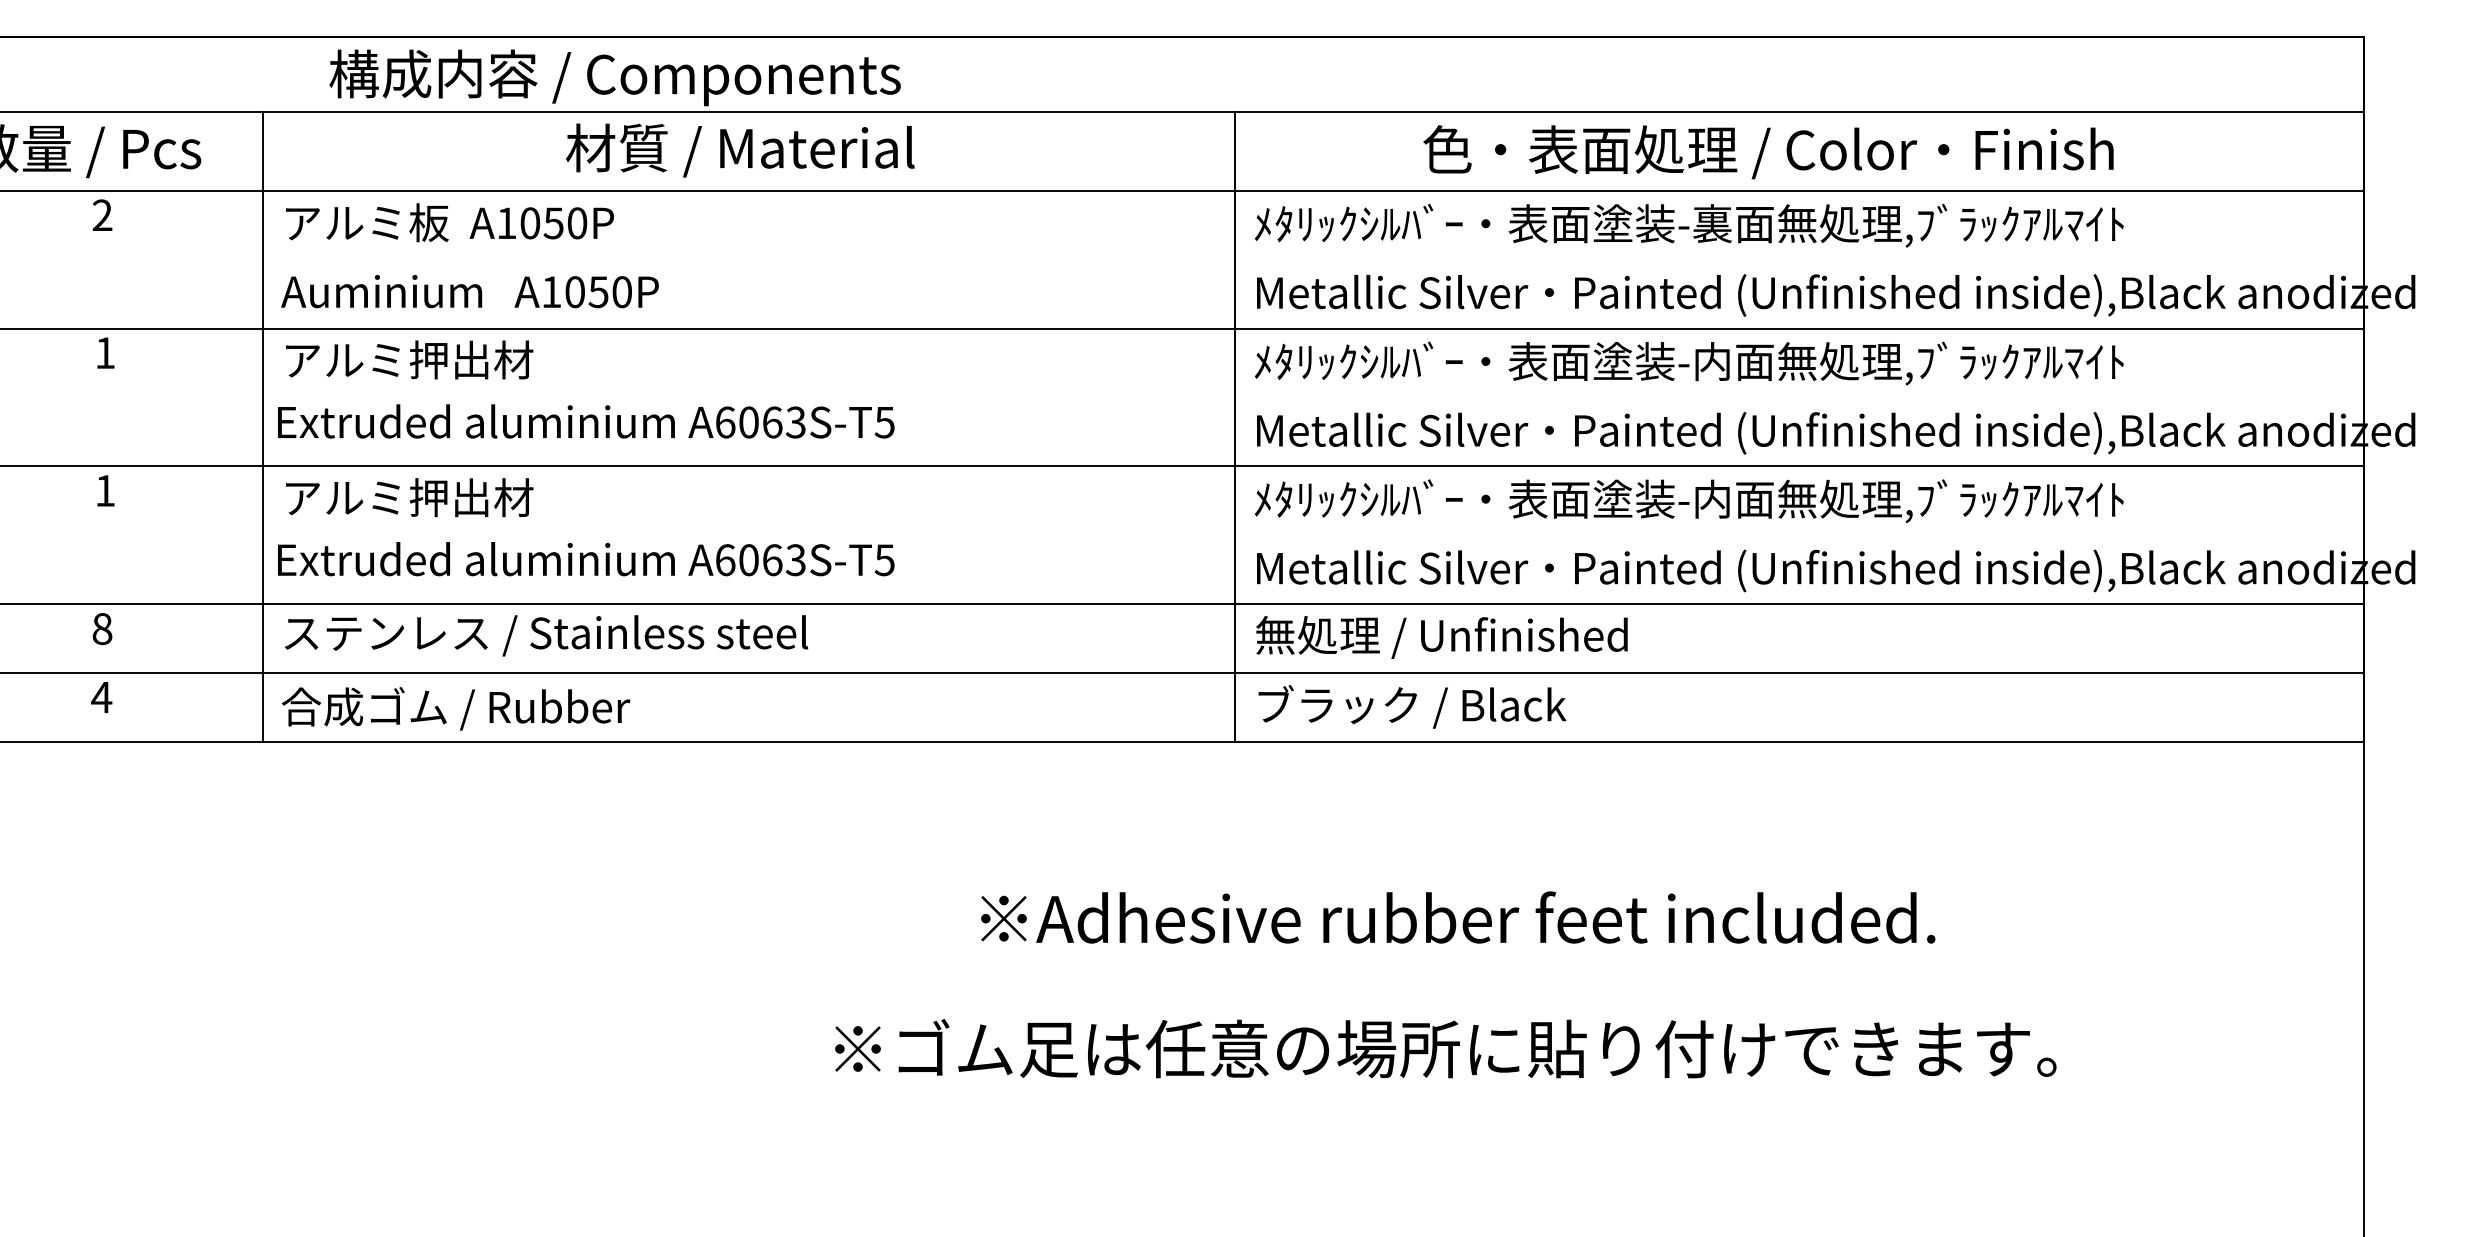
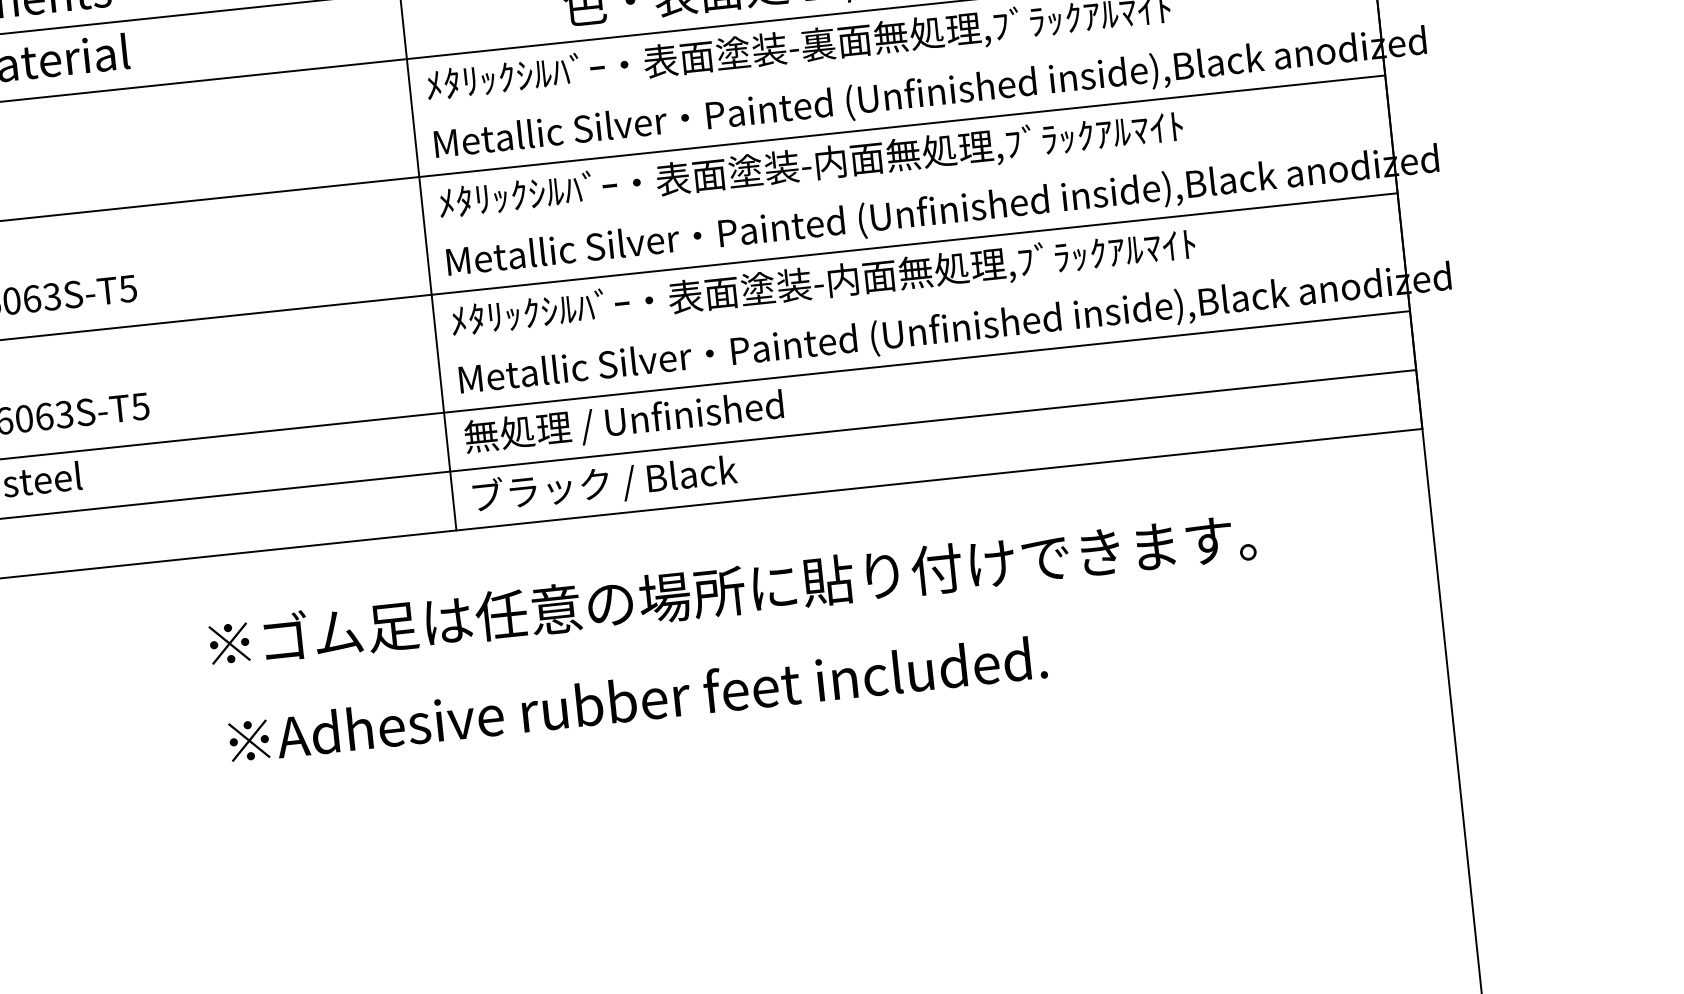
text: (1458, 917) -> (638, 698), moved
text: (1445, 1048) -> (732, 590), moved

